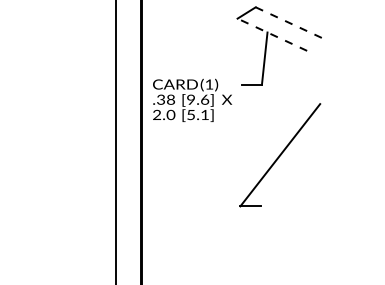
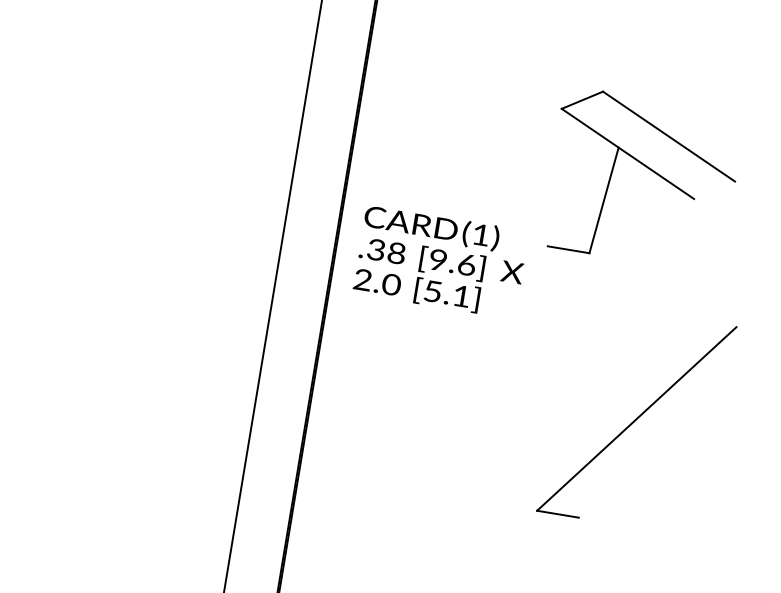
line: (290, 23) -> (669, 136), dashed -> solid
line: (271, 34) -> (626, 153), dashed -> solid
part: (280, 155) -> (637, 419), moved

